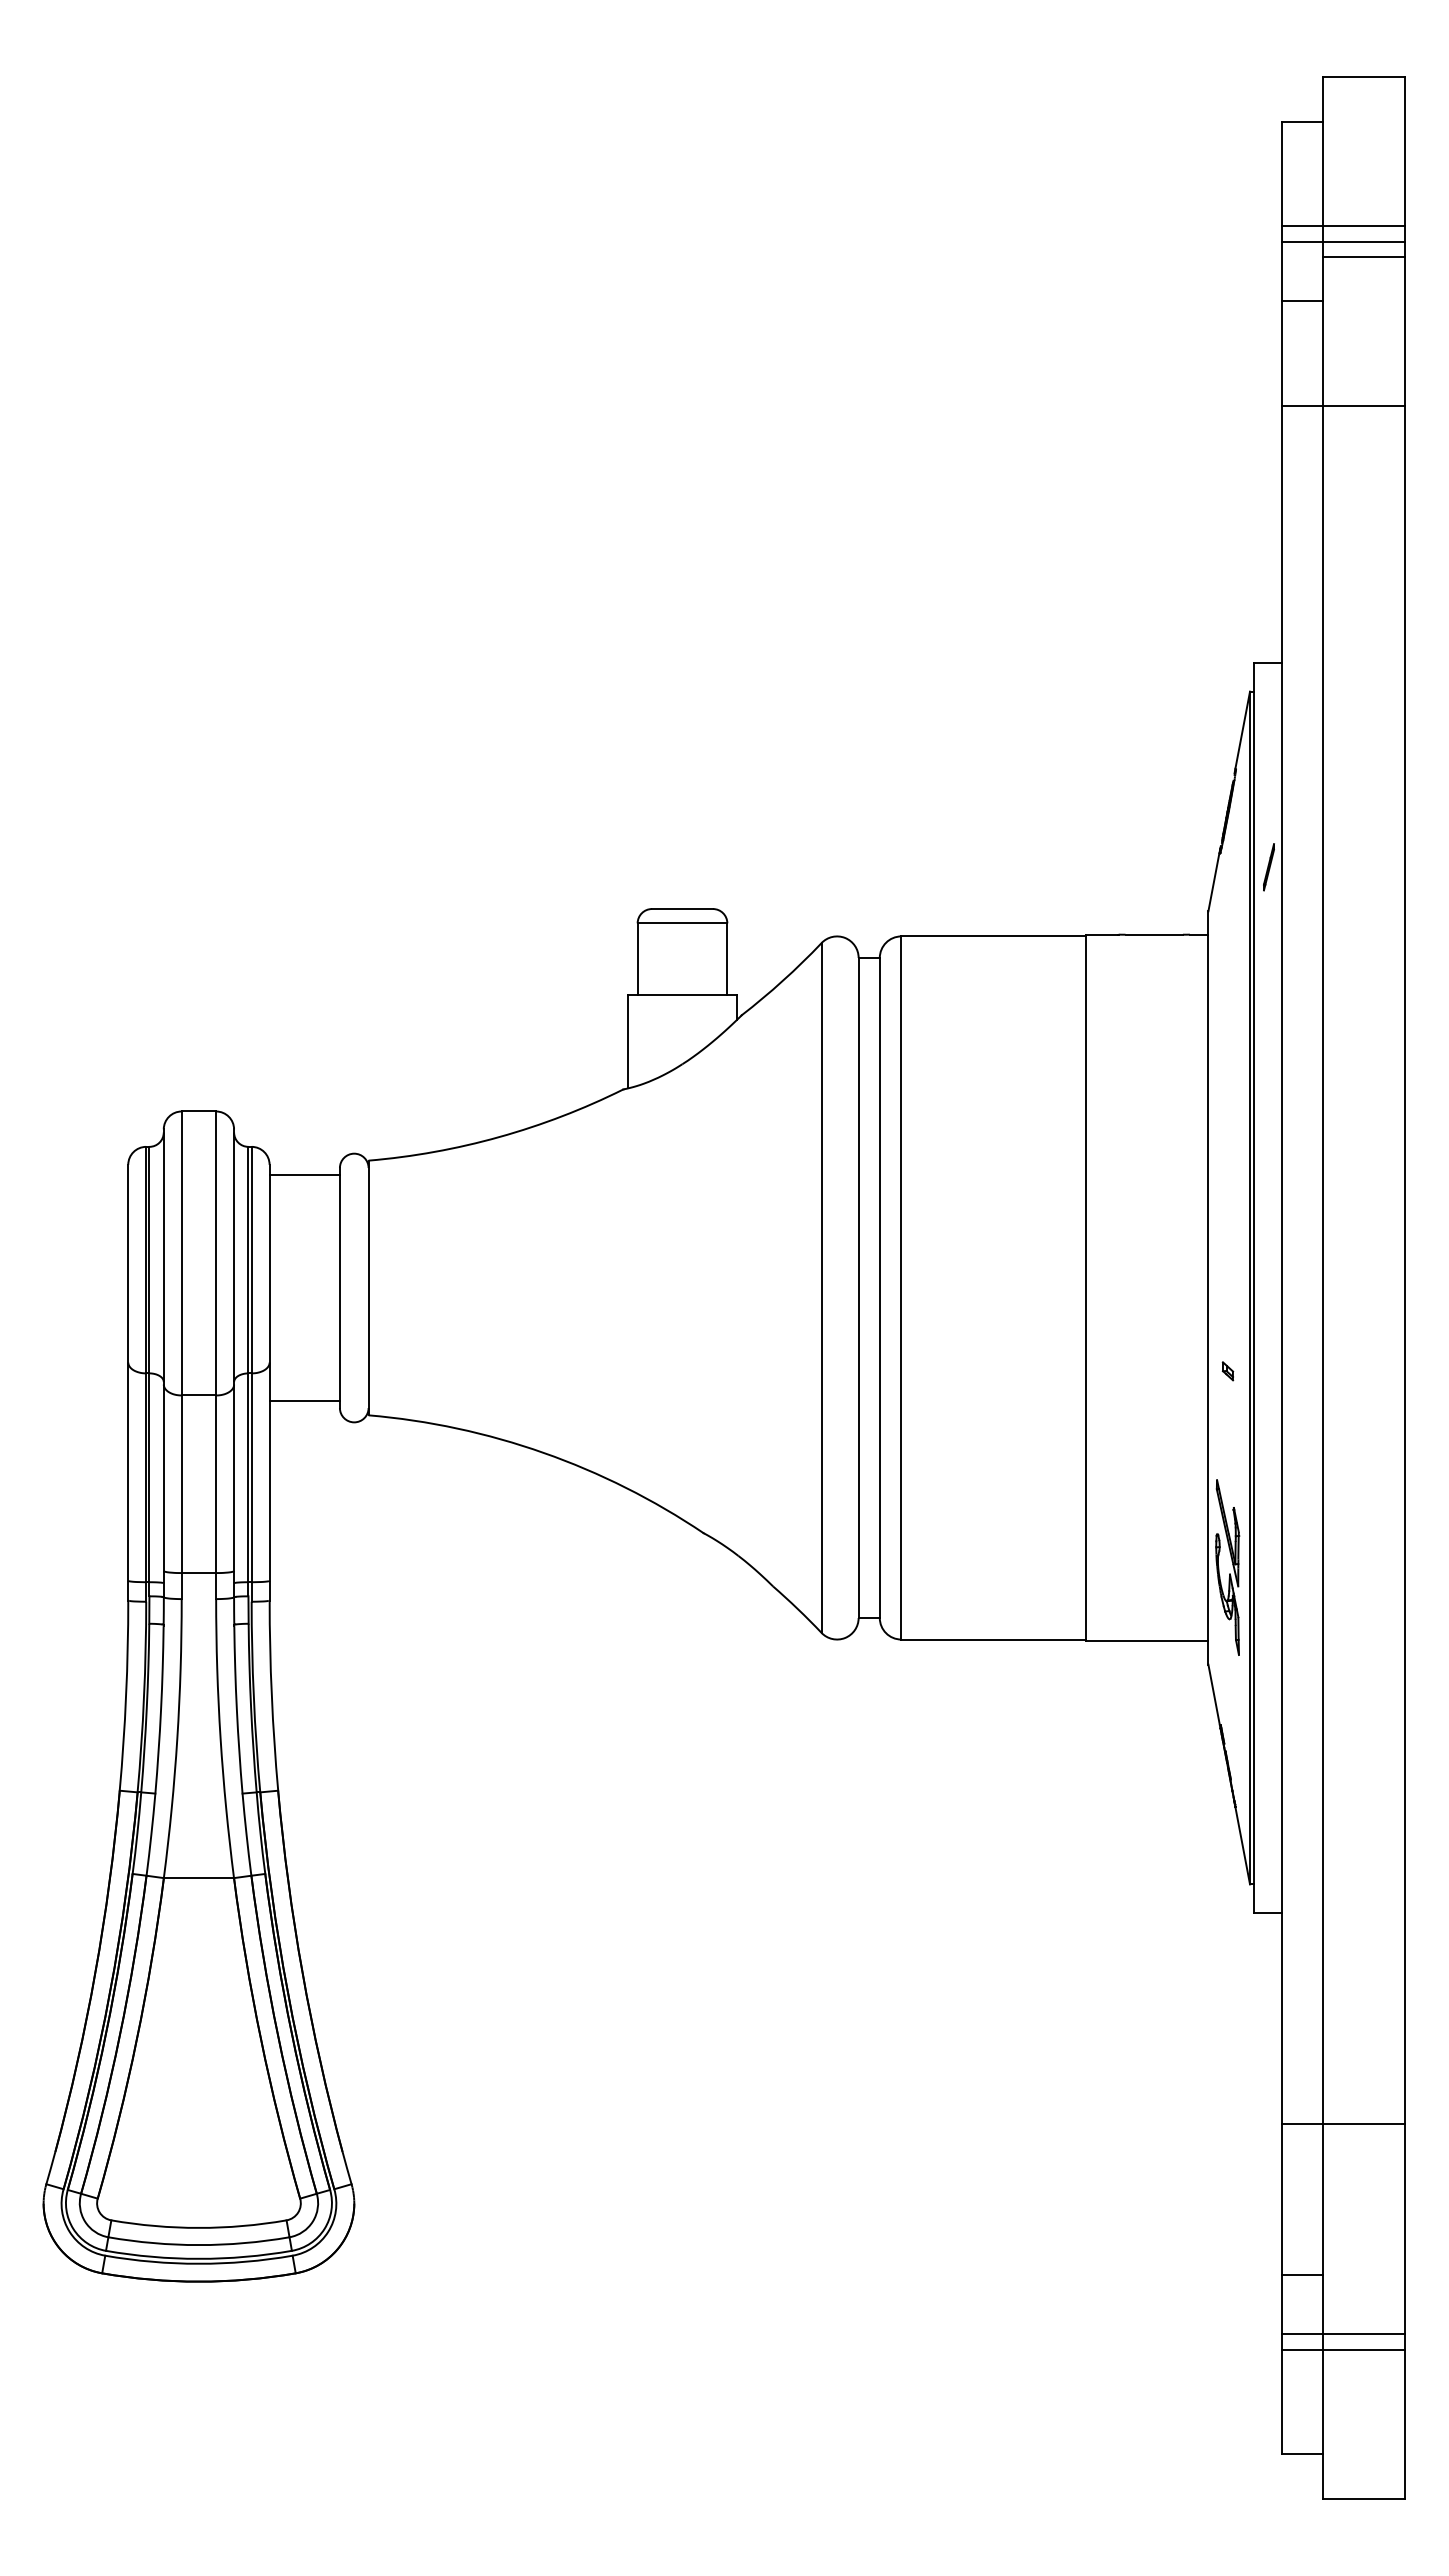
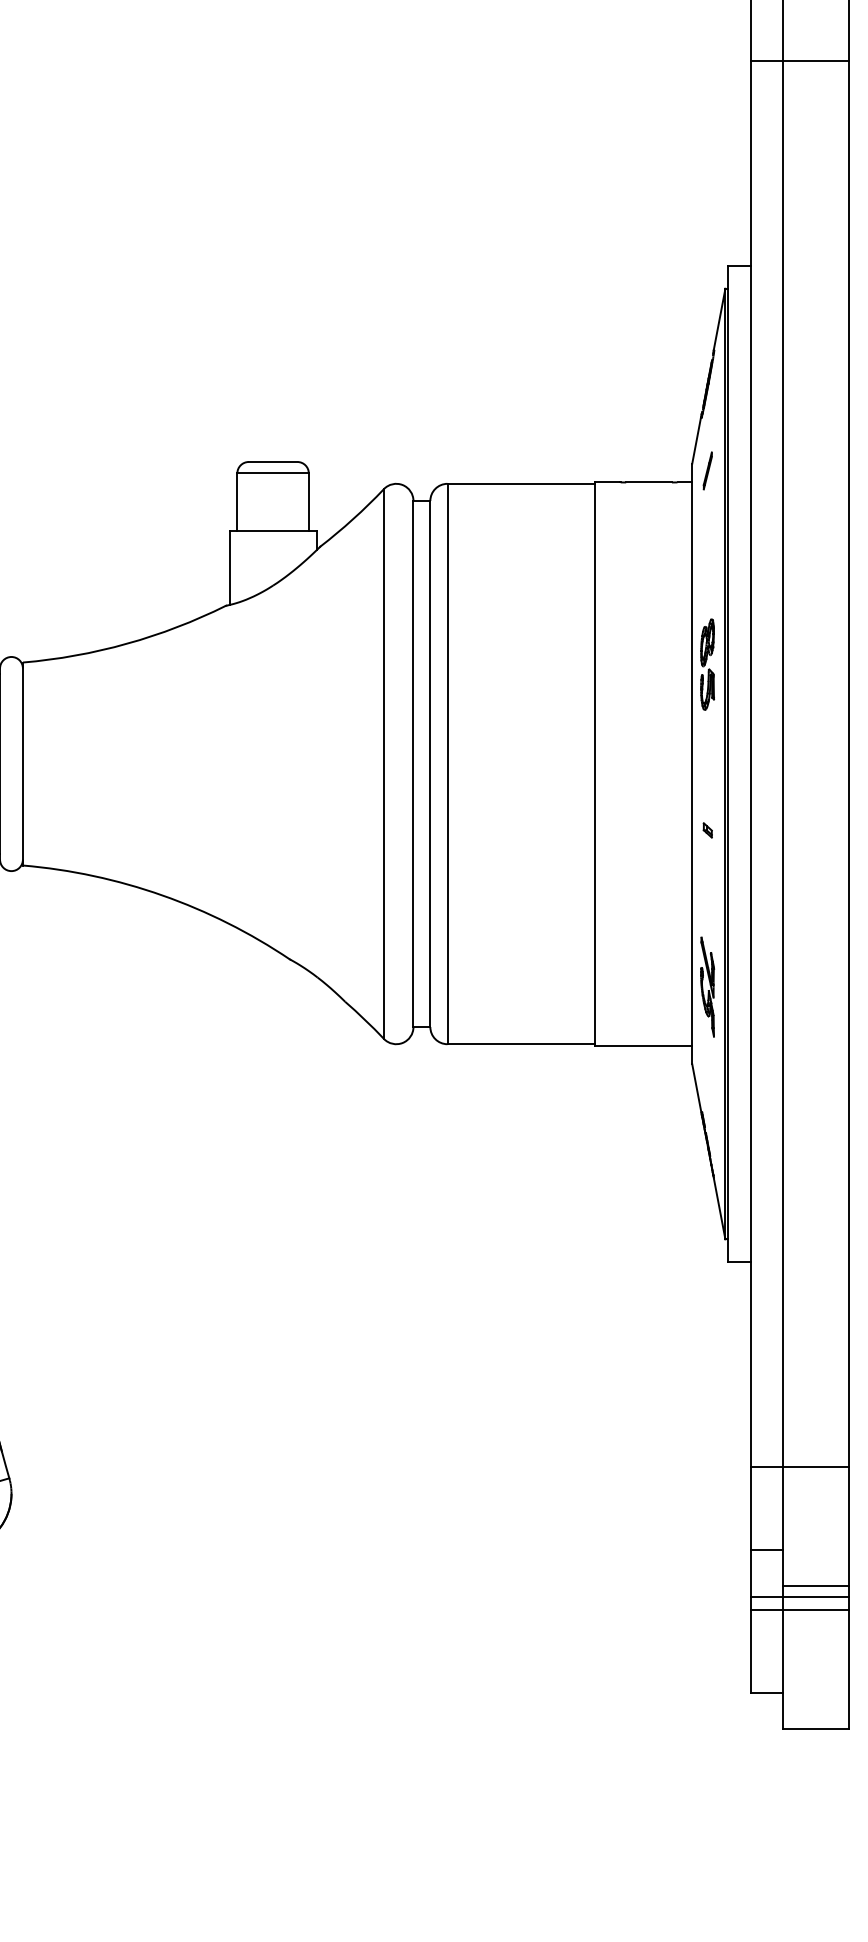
line: (1268, 867) -> (707, 471), moved
part: (1227, 1163) -> (707, 664), added
part: (1227, 1567) -> (707, 986), size x0.71
line: (1343, 2124) -> (799, 1467), moved
line: (1363, 2319) -> (815, 1586), added

